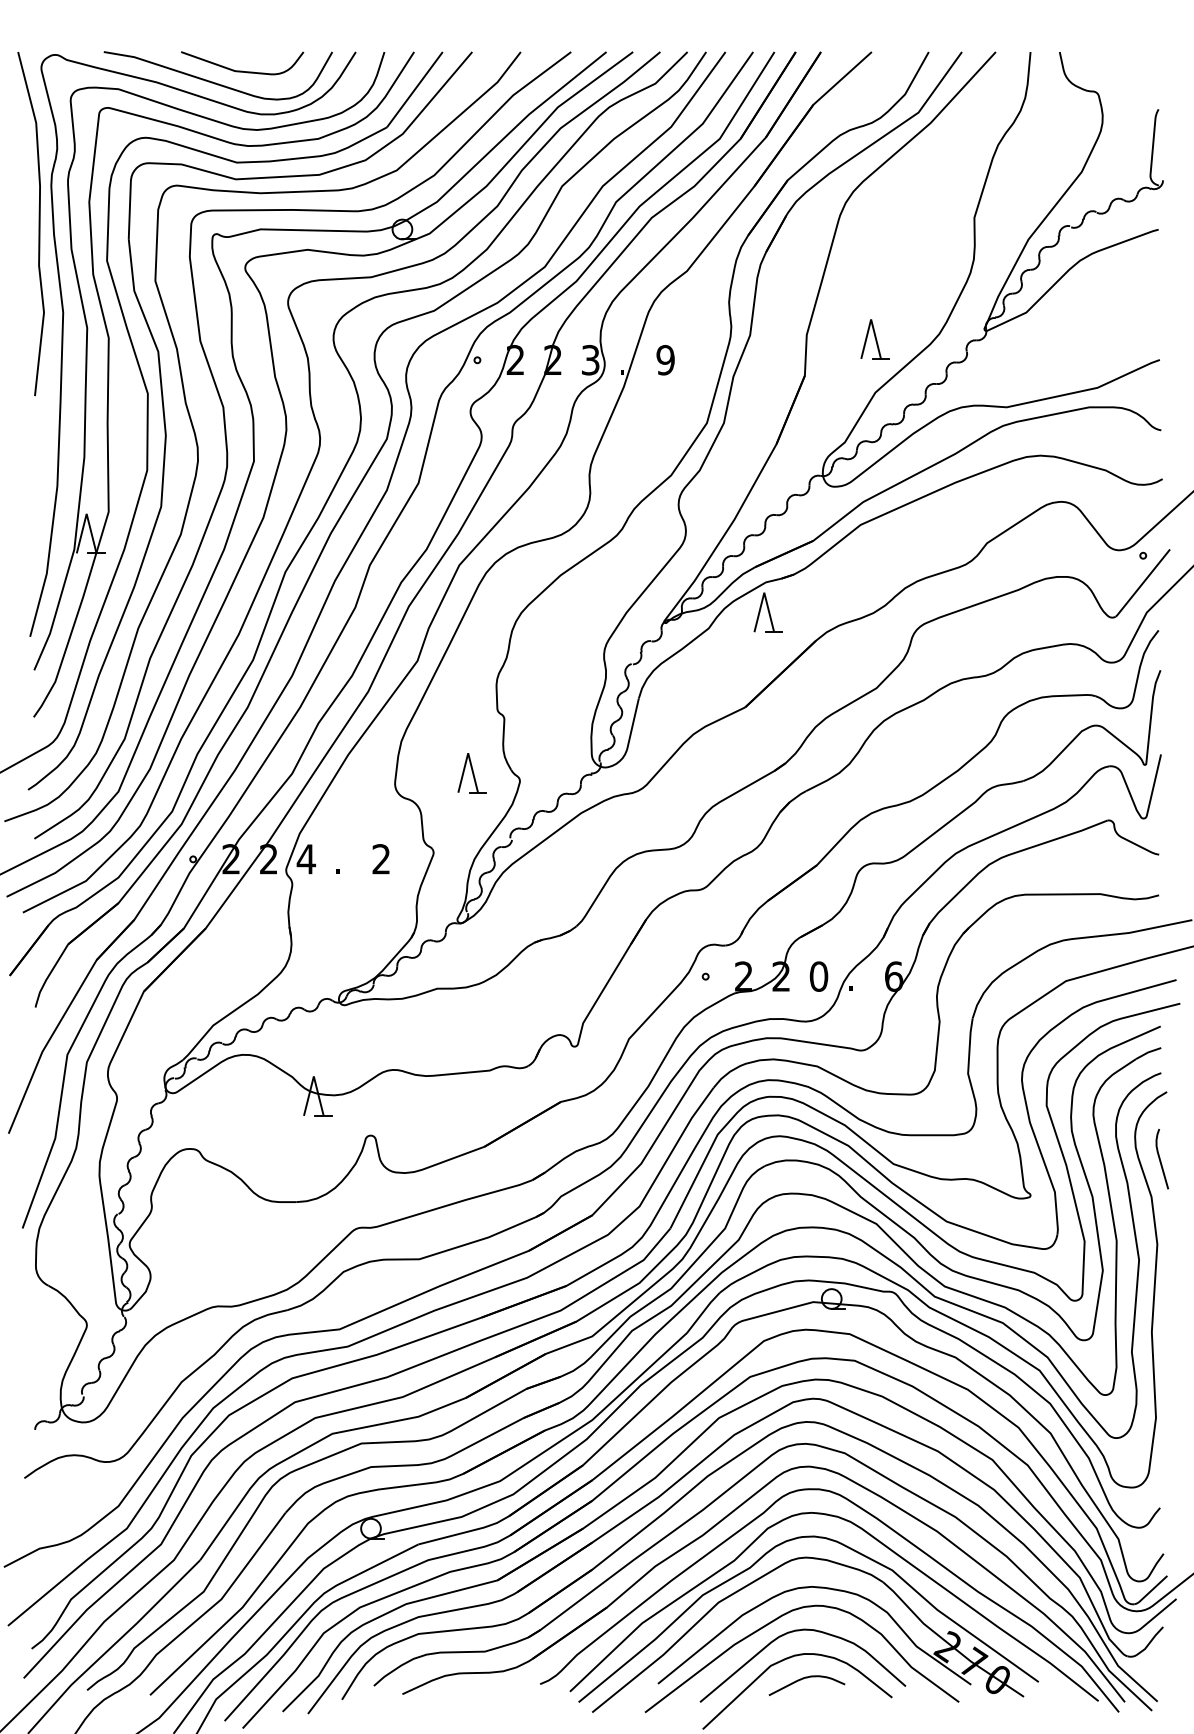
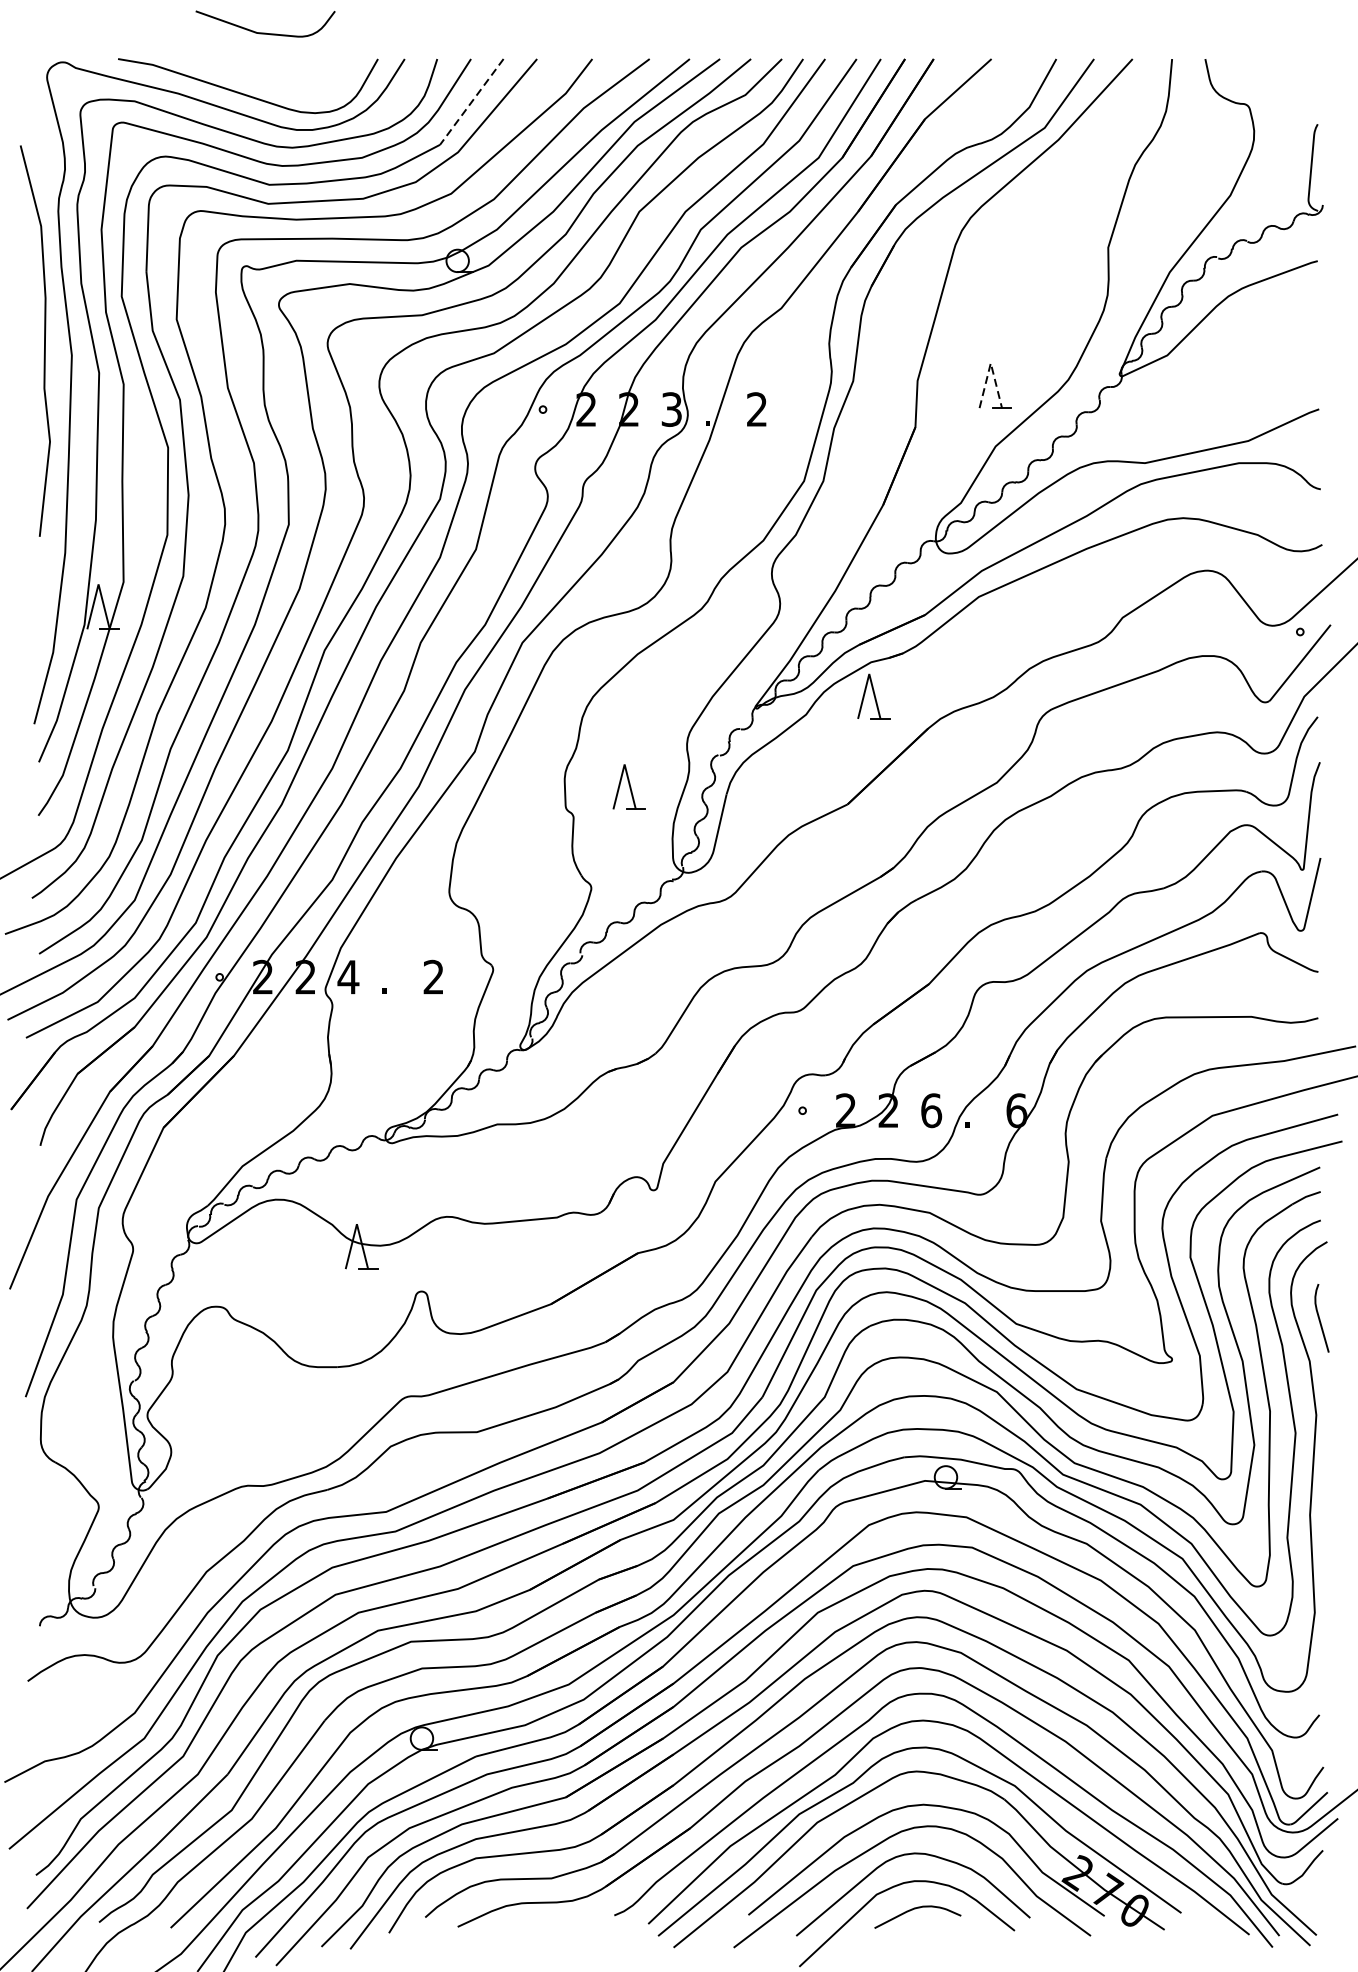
curve: (242, 70) -> (265, 32), moved
line: (414, 89) -> (471, 101), solid -> dashed
curve: (38, 224) -> (43, 341), moved
line: (871, 319) -> (991, 363), solid -> dashed
text: (665, 360) -> (756, 409), 9 -> 2
part: (471, 773) -> (628, 787), moved
text: (818, 976) -> (930, 1110), 0 -> 6

